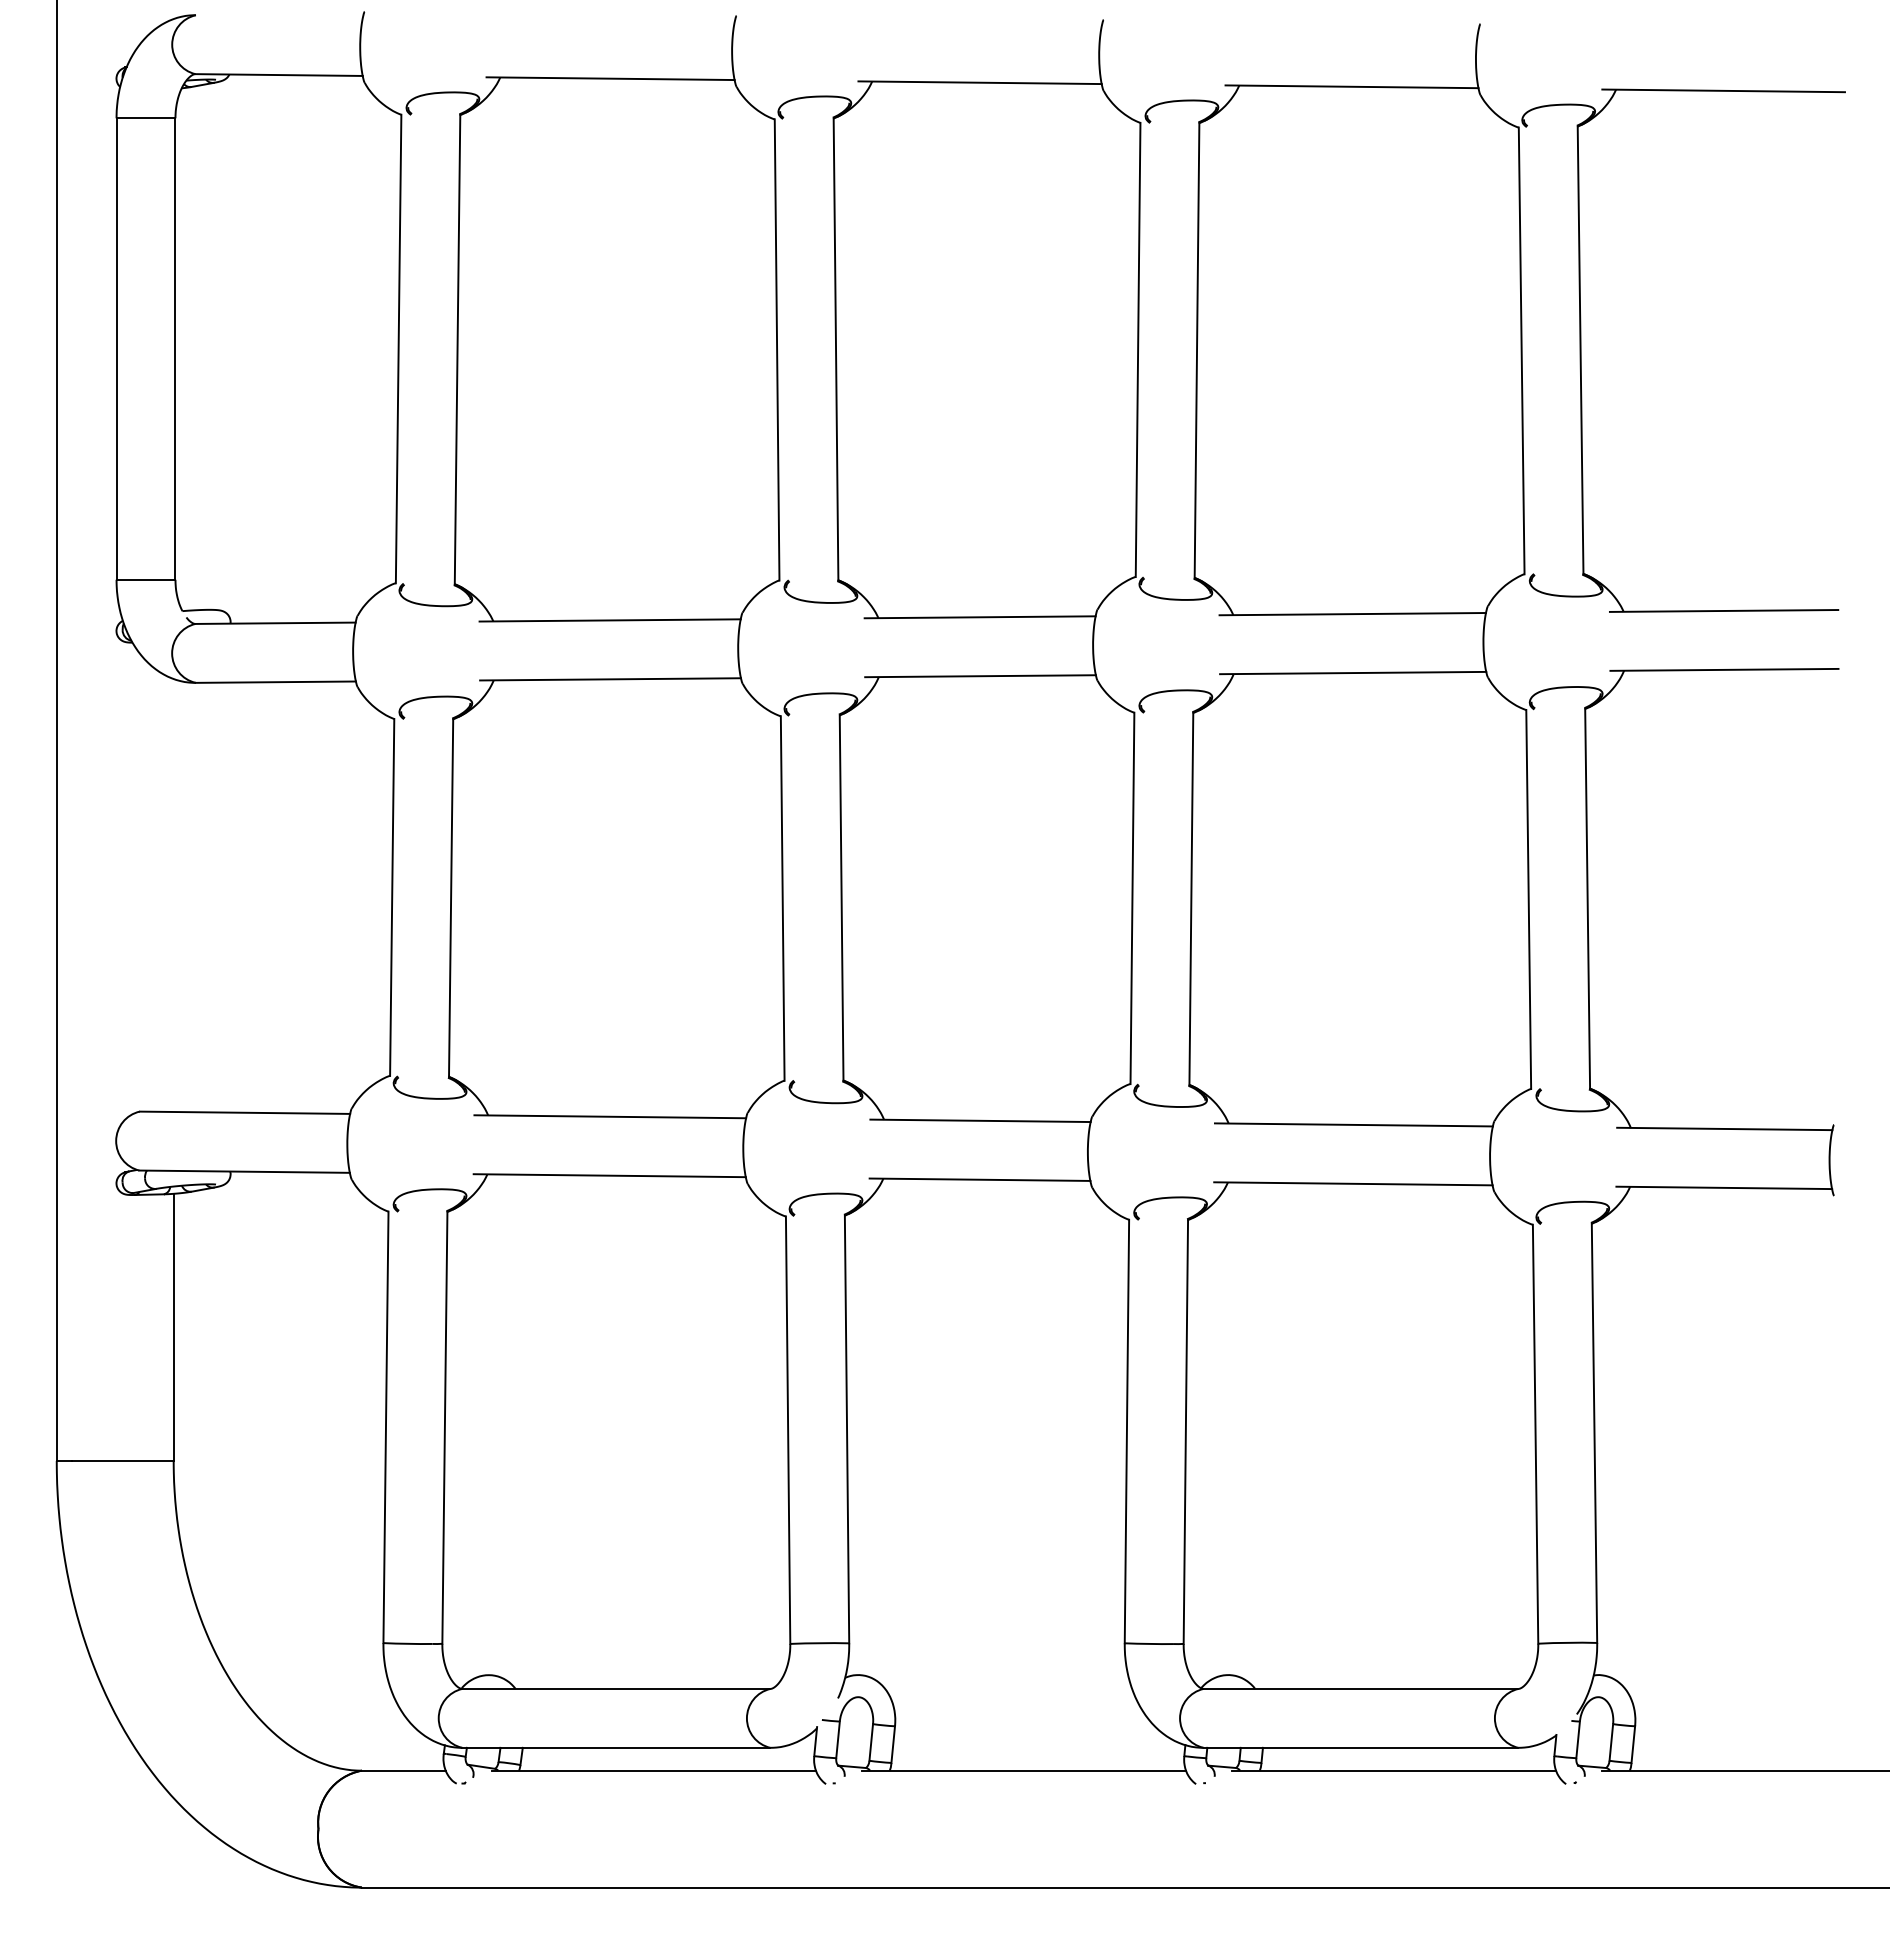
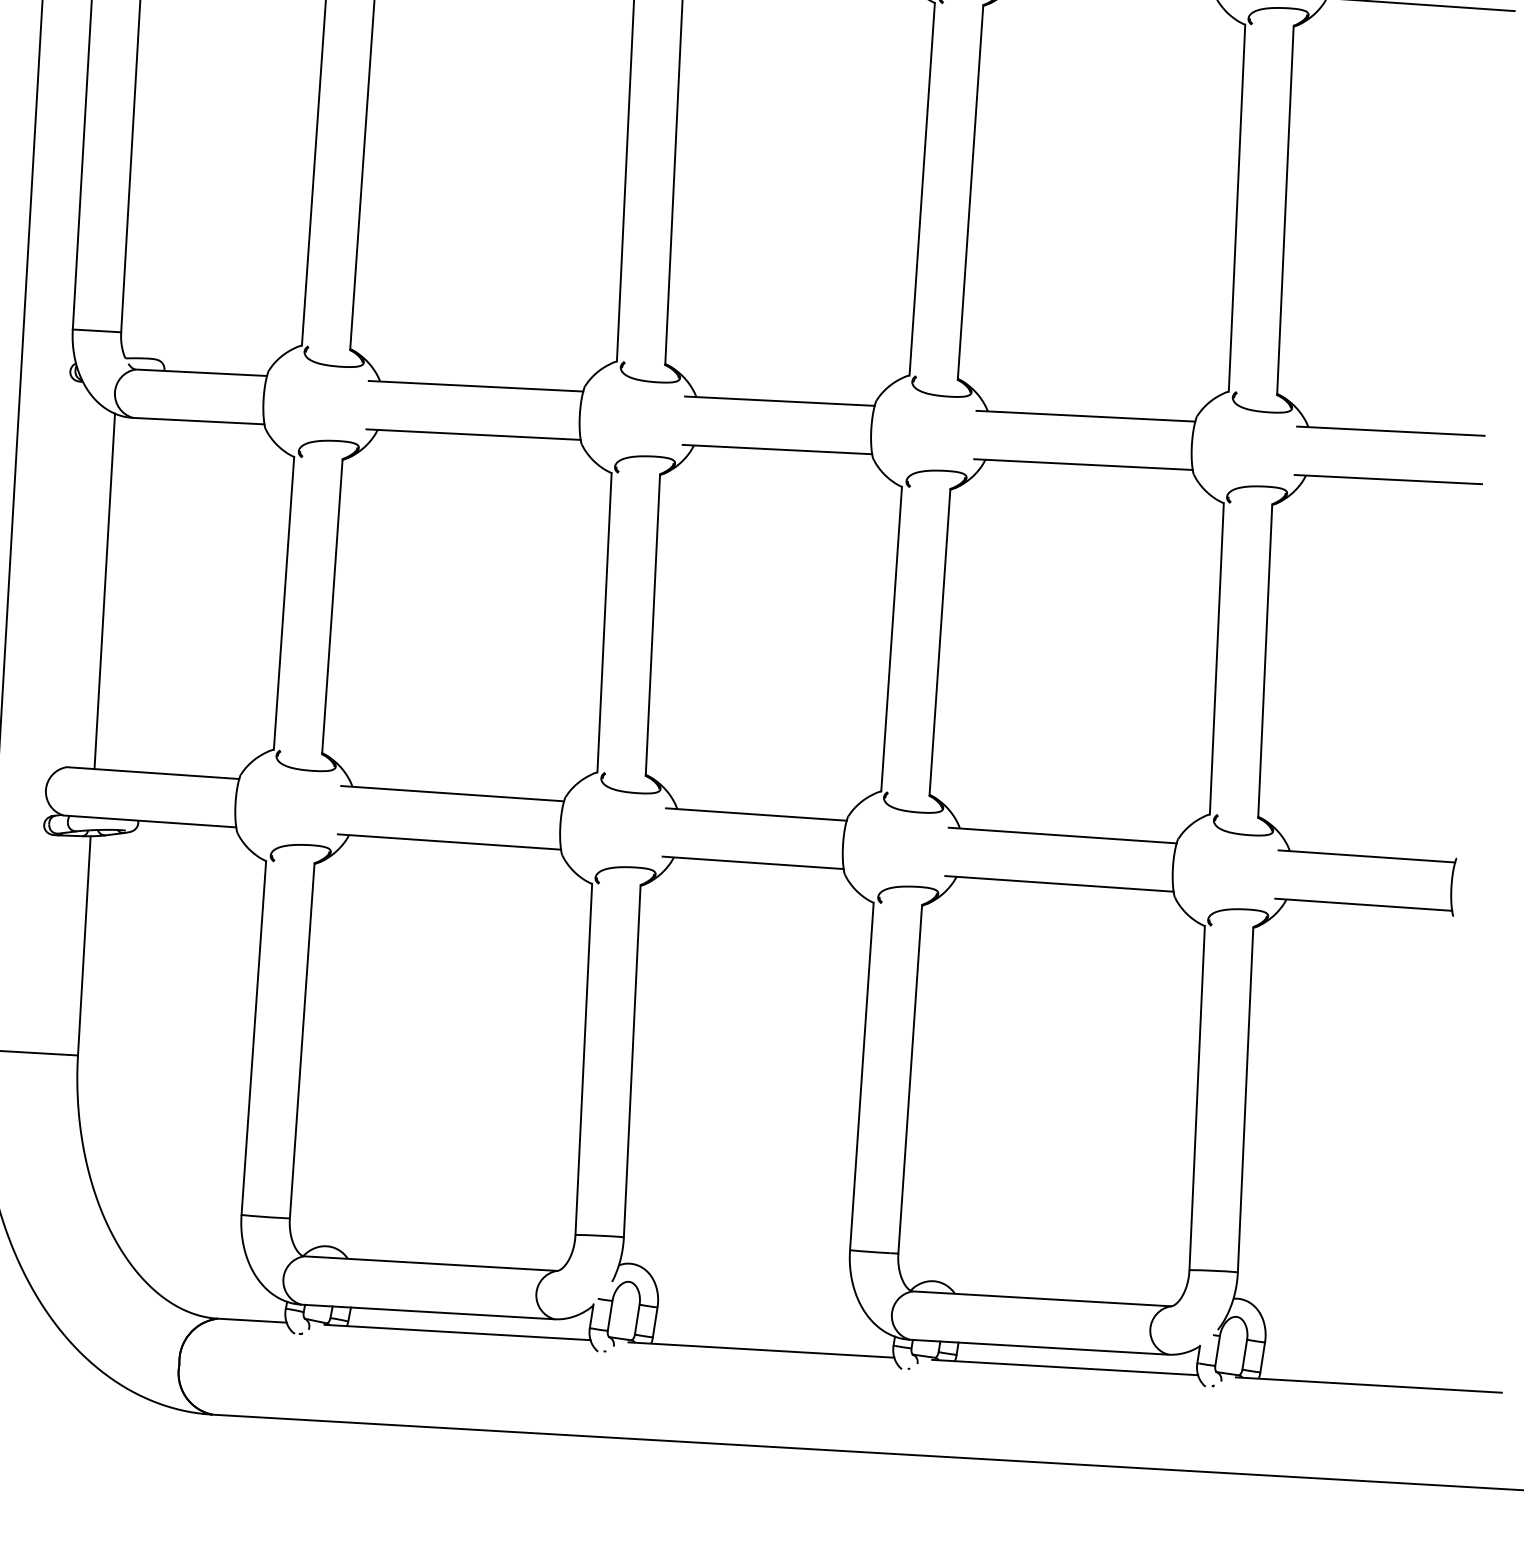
line: (173, 894) -> (104, 590), added

